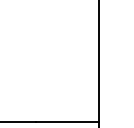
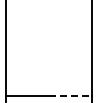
line: (66, 122) -> (70, 96), solid -> dashed

